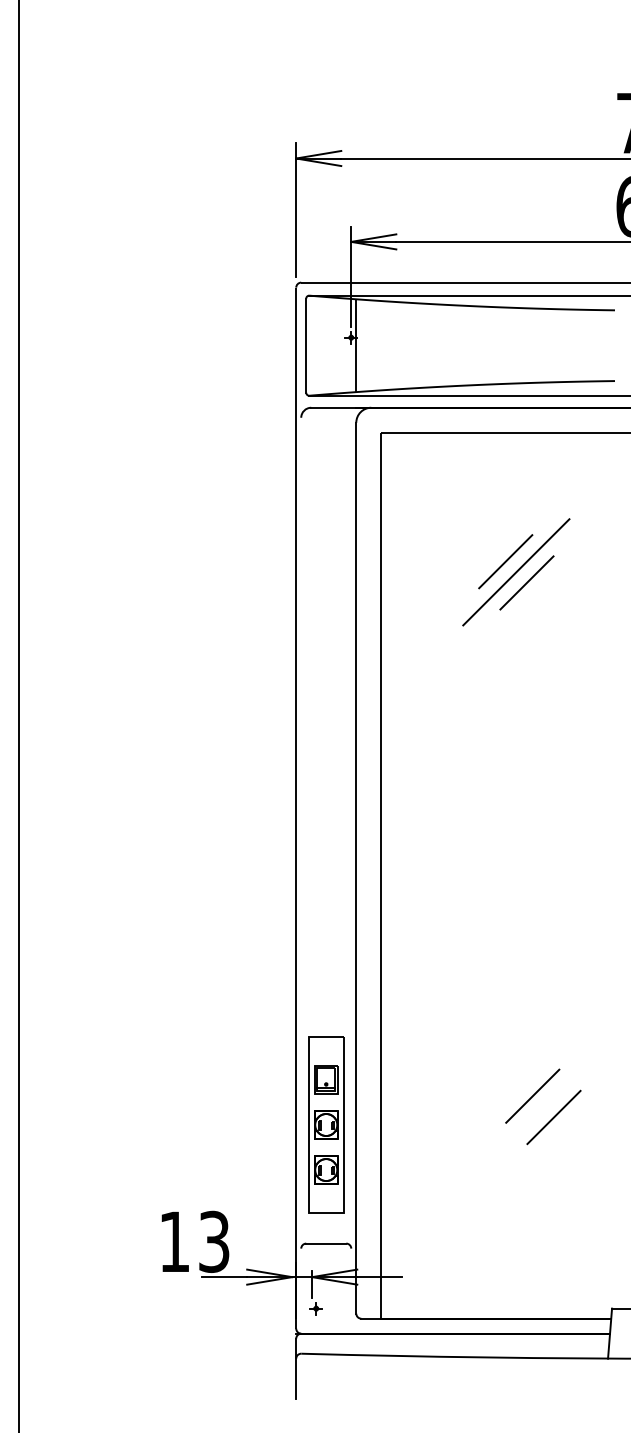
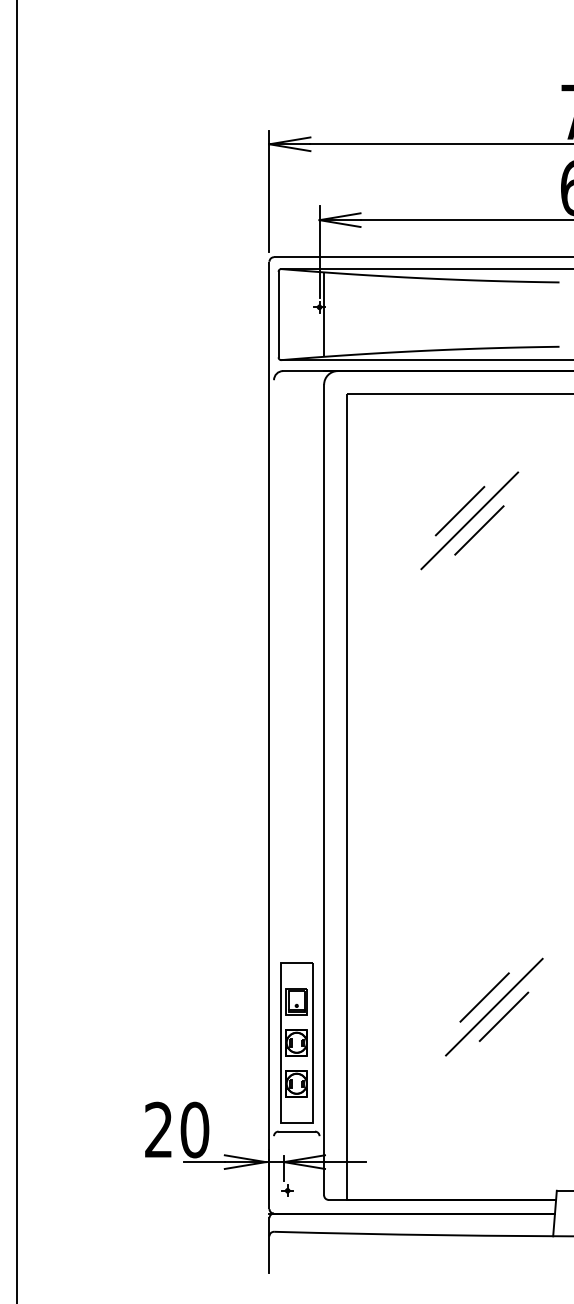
line: (543, 1106) -> (494, 1006), added
part: (326, 1124) -> (297, 1042), moved
text: (194, 1241) -> (176, 1129), 13 -> 20

